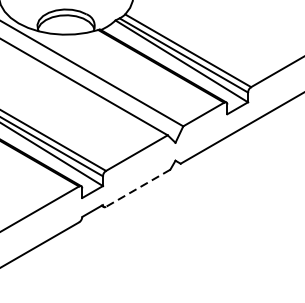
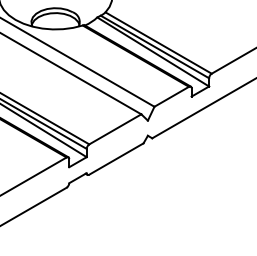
line: (138, 188) -> (116, 159), dashed -> solid

